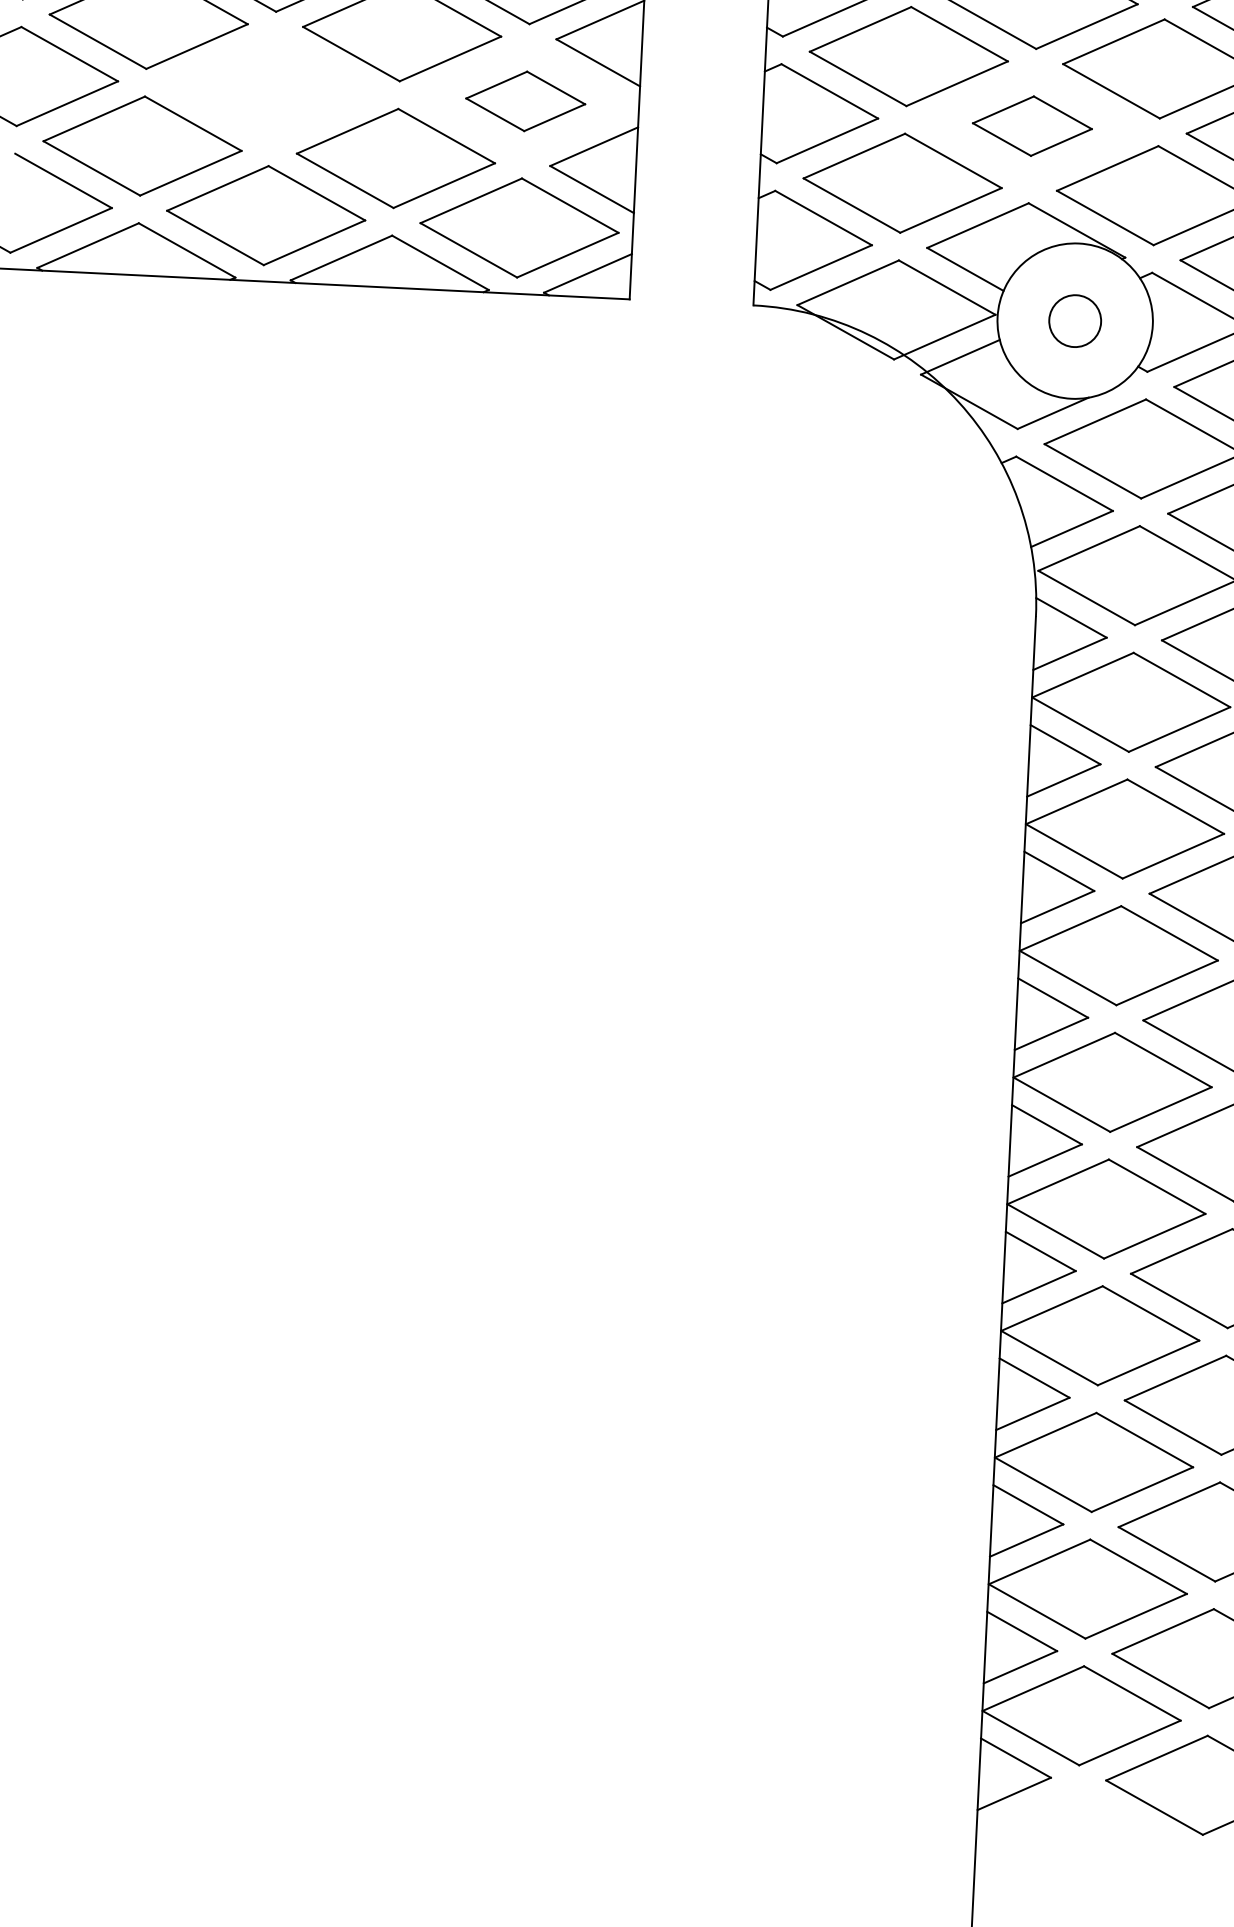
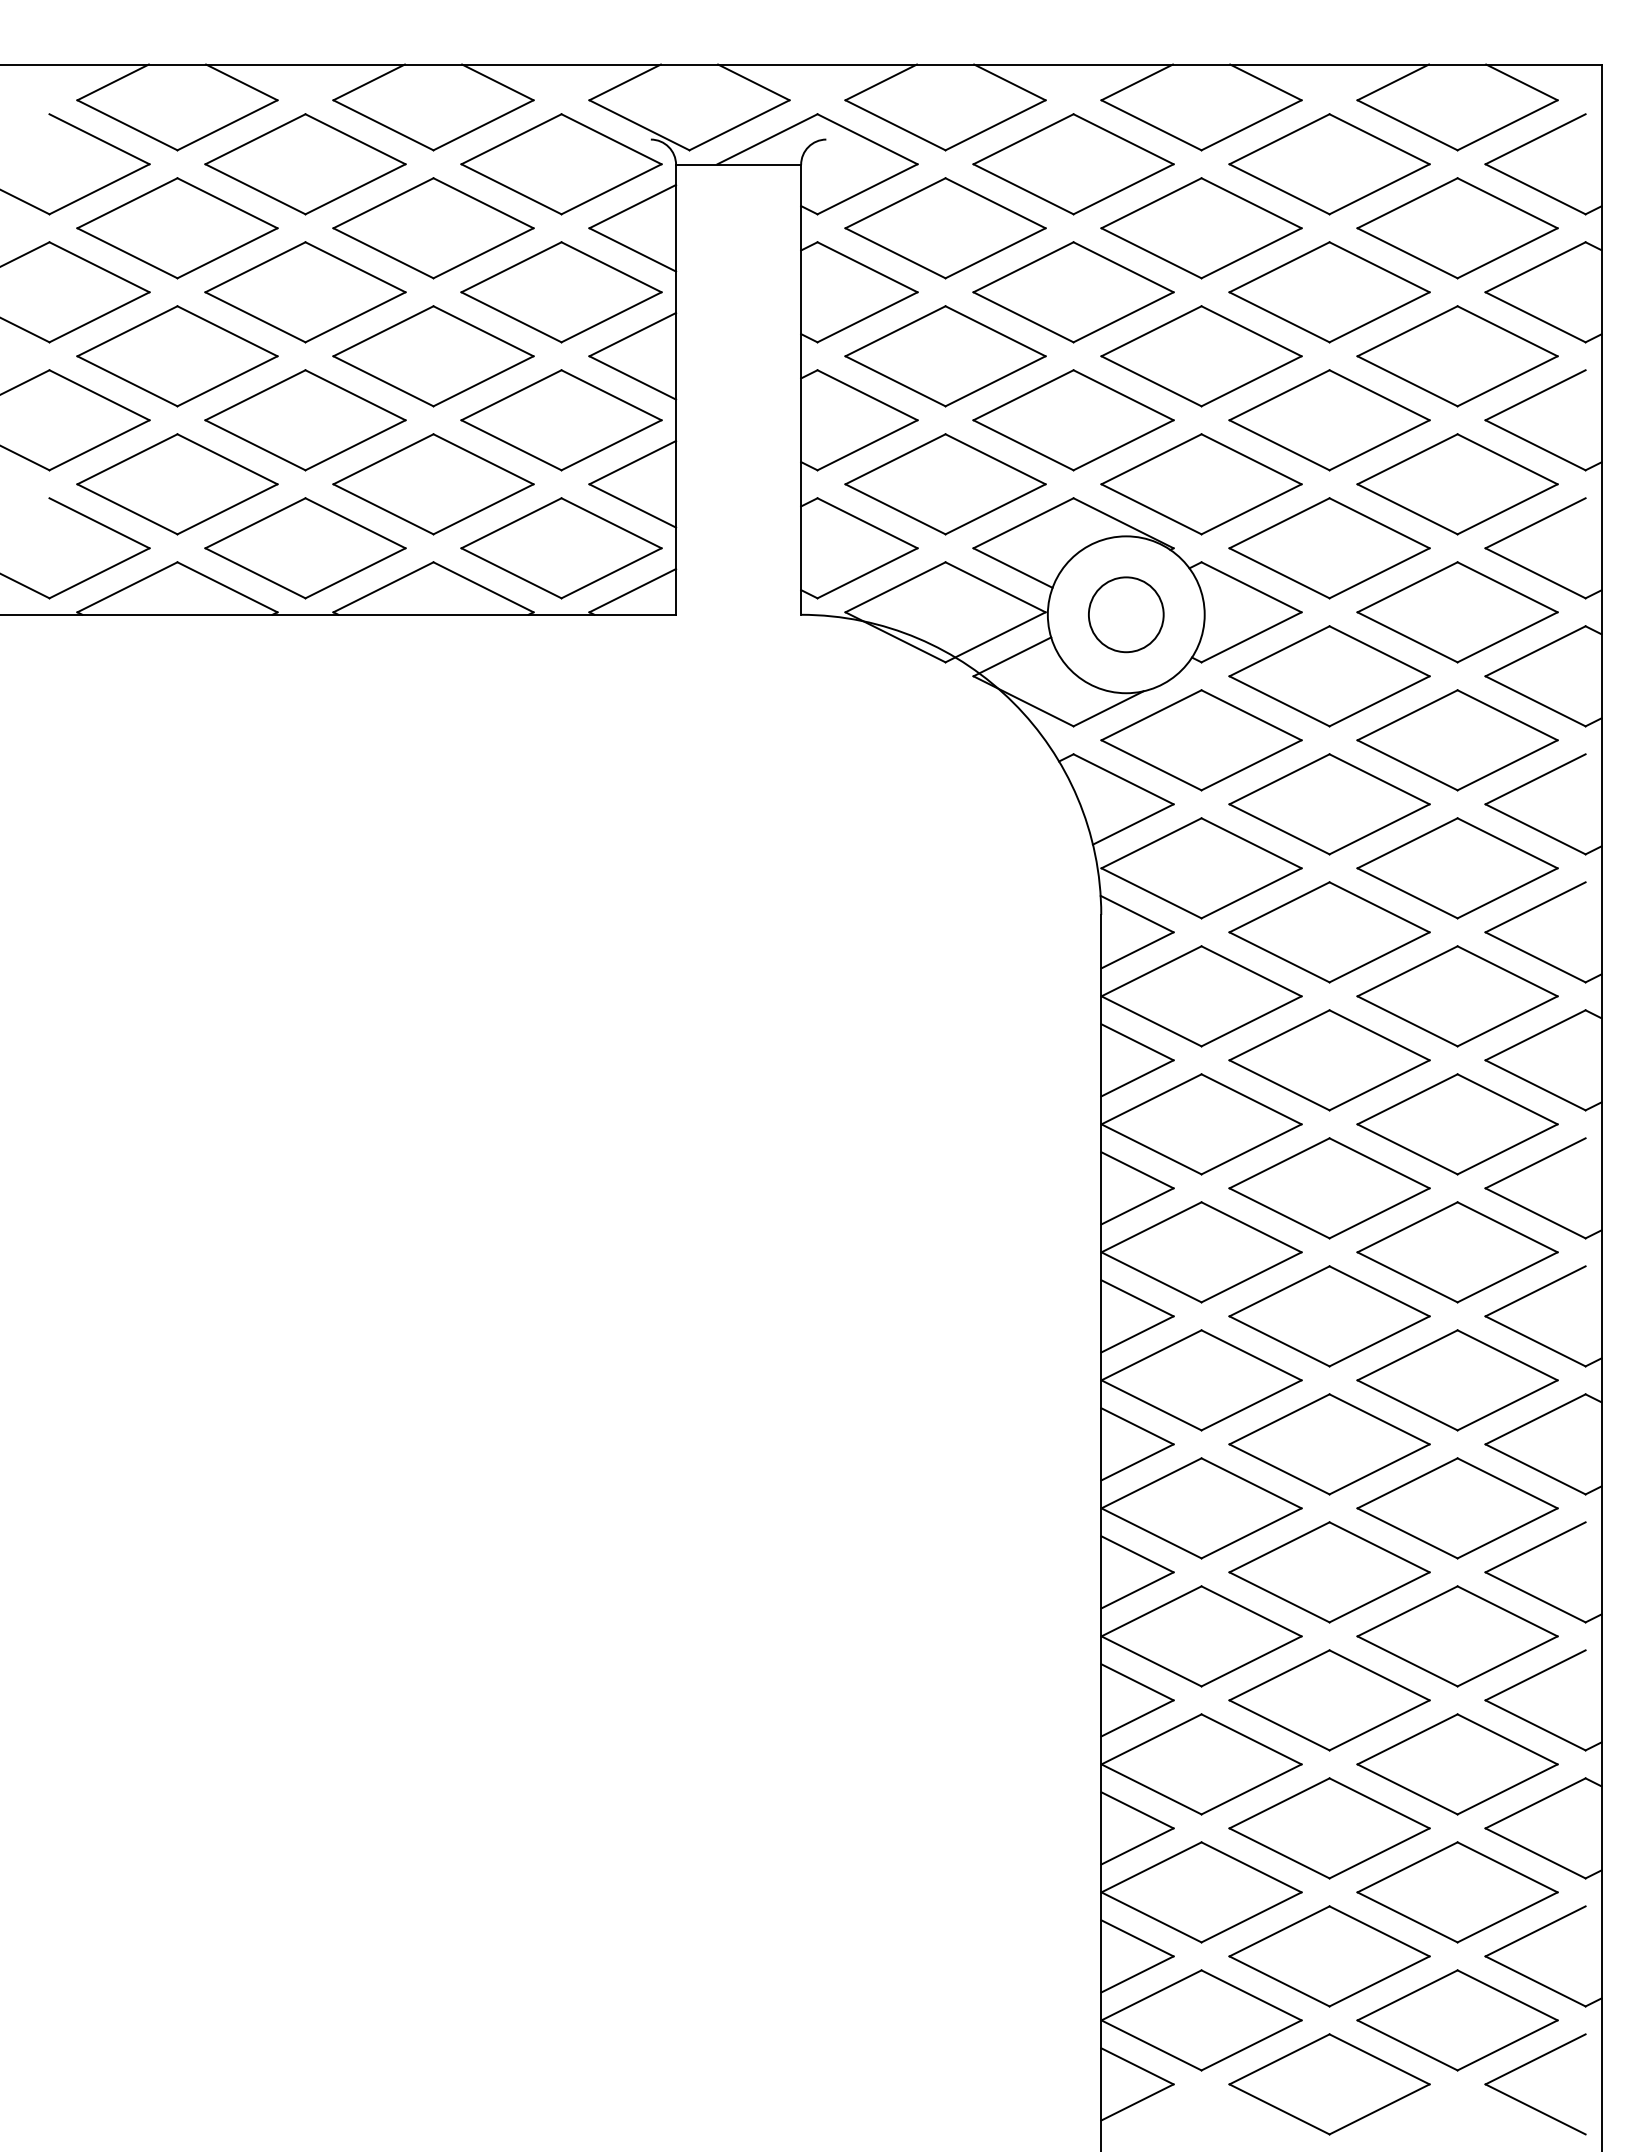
part: (272, 89) -> (305, 420), added
part: (525, 101) -> (561, 420), size x1.67
part: (1032, 126) -> (1073, 420), size x1.67
circle: (1074, 320) -> (1125, 614), size x1.43

